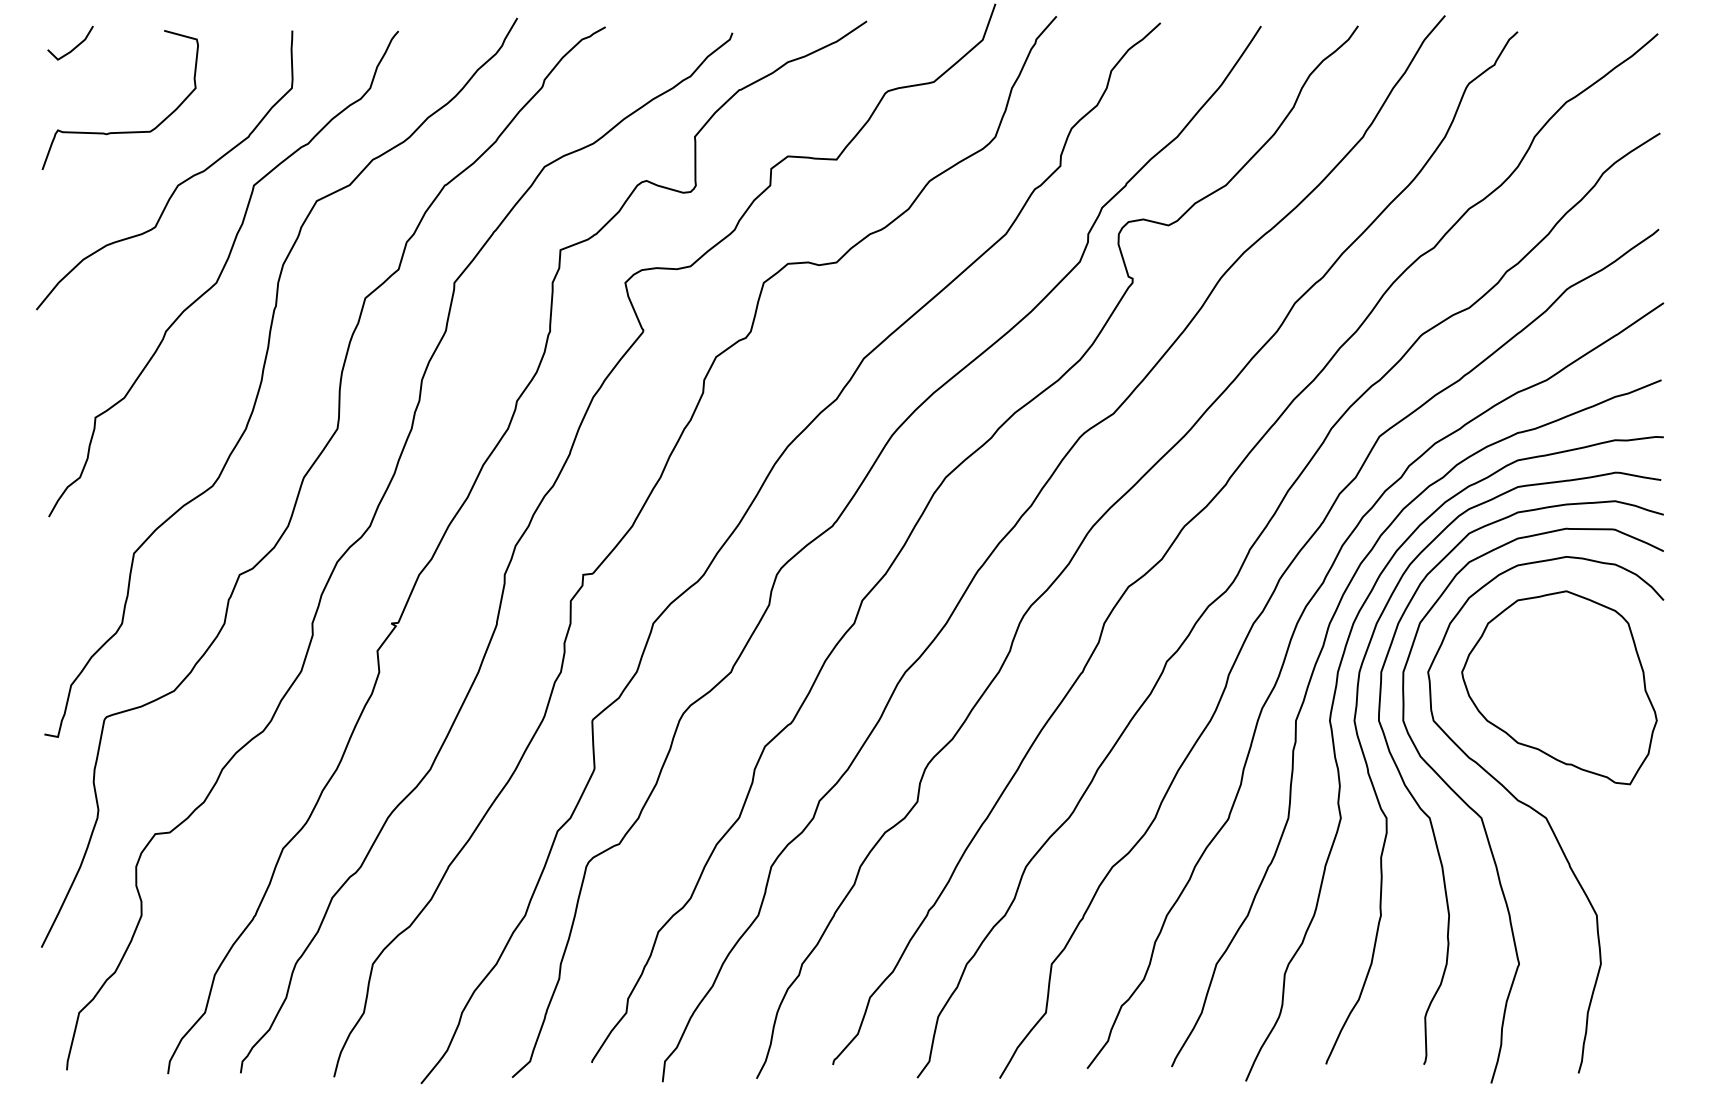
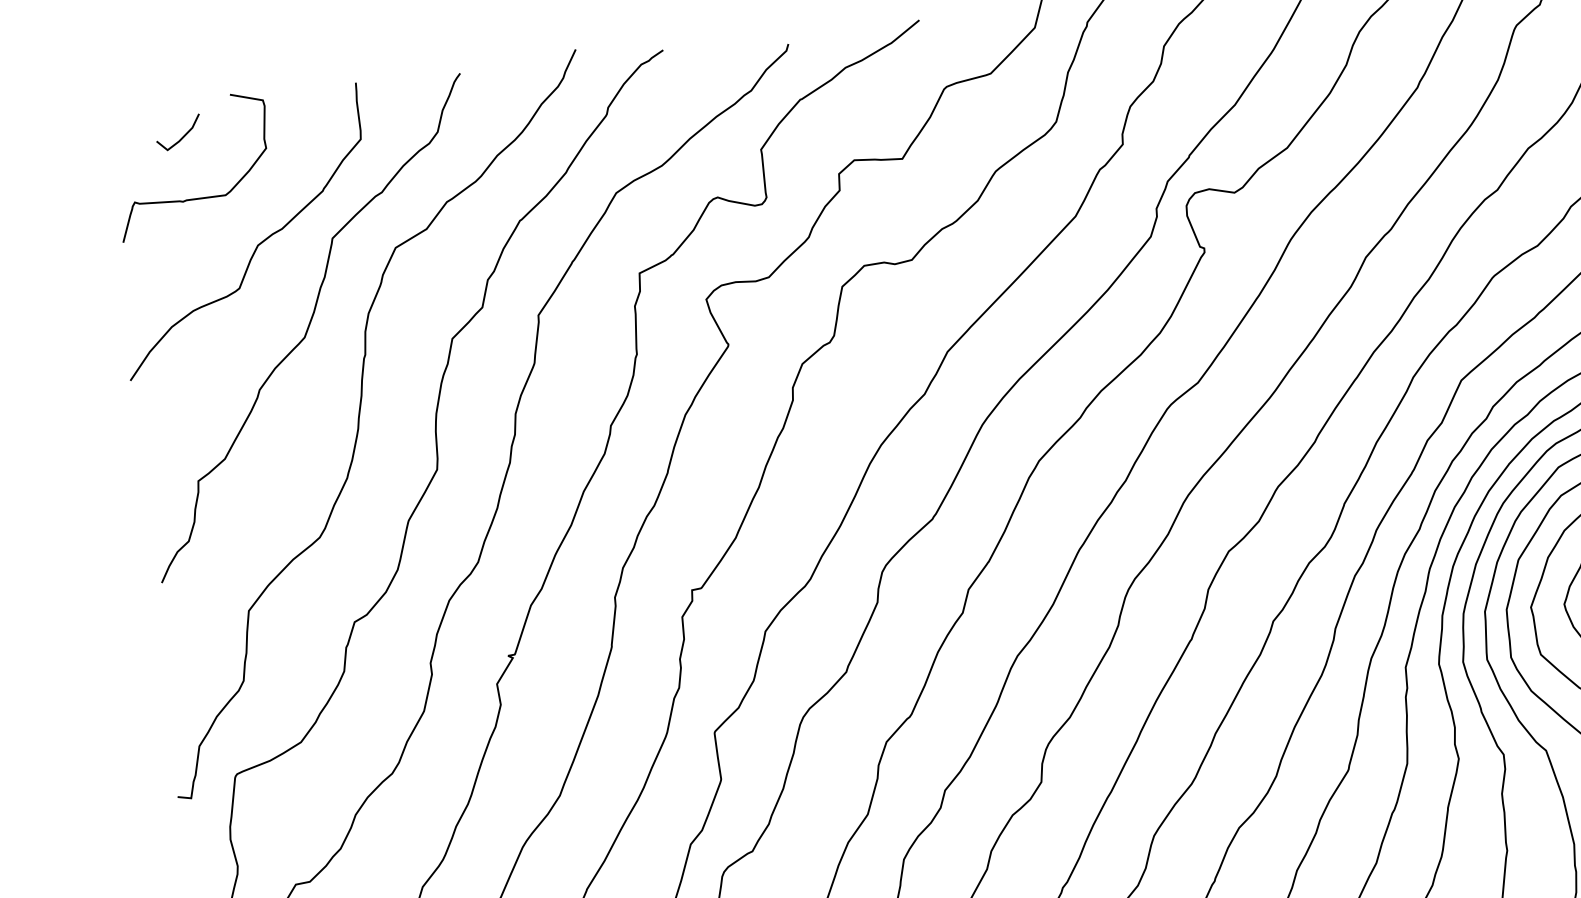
line: (75, 46) -> (183, 135), moved

